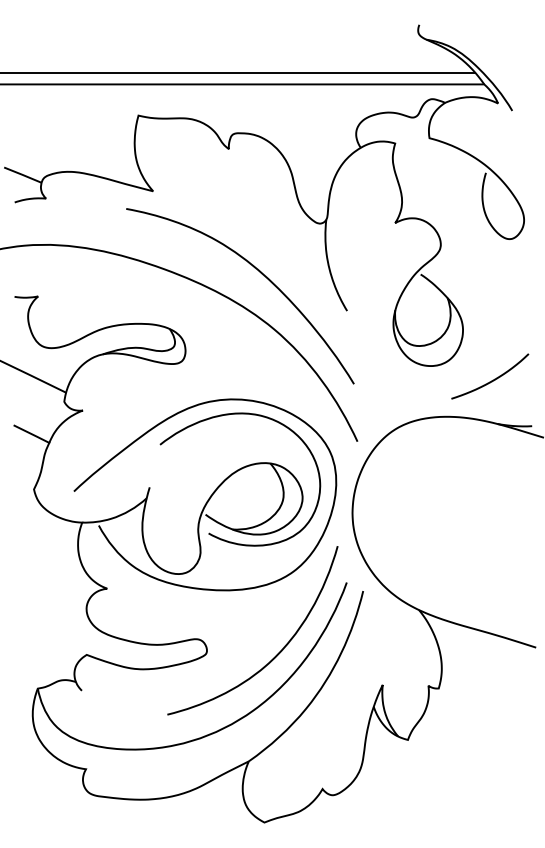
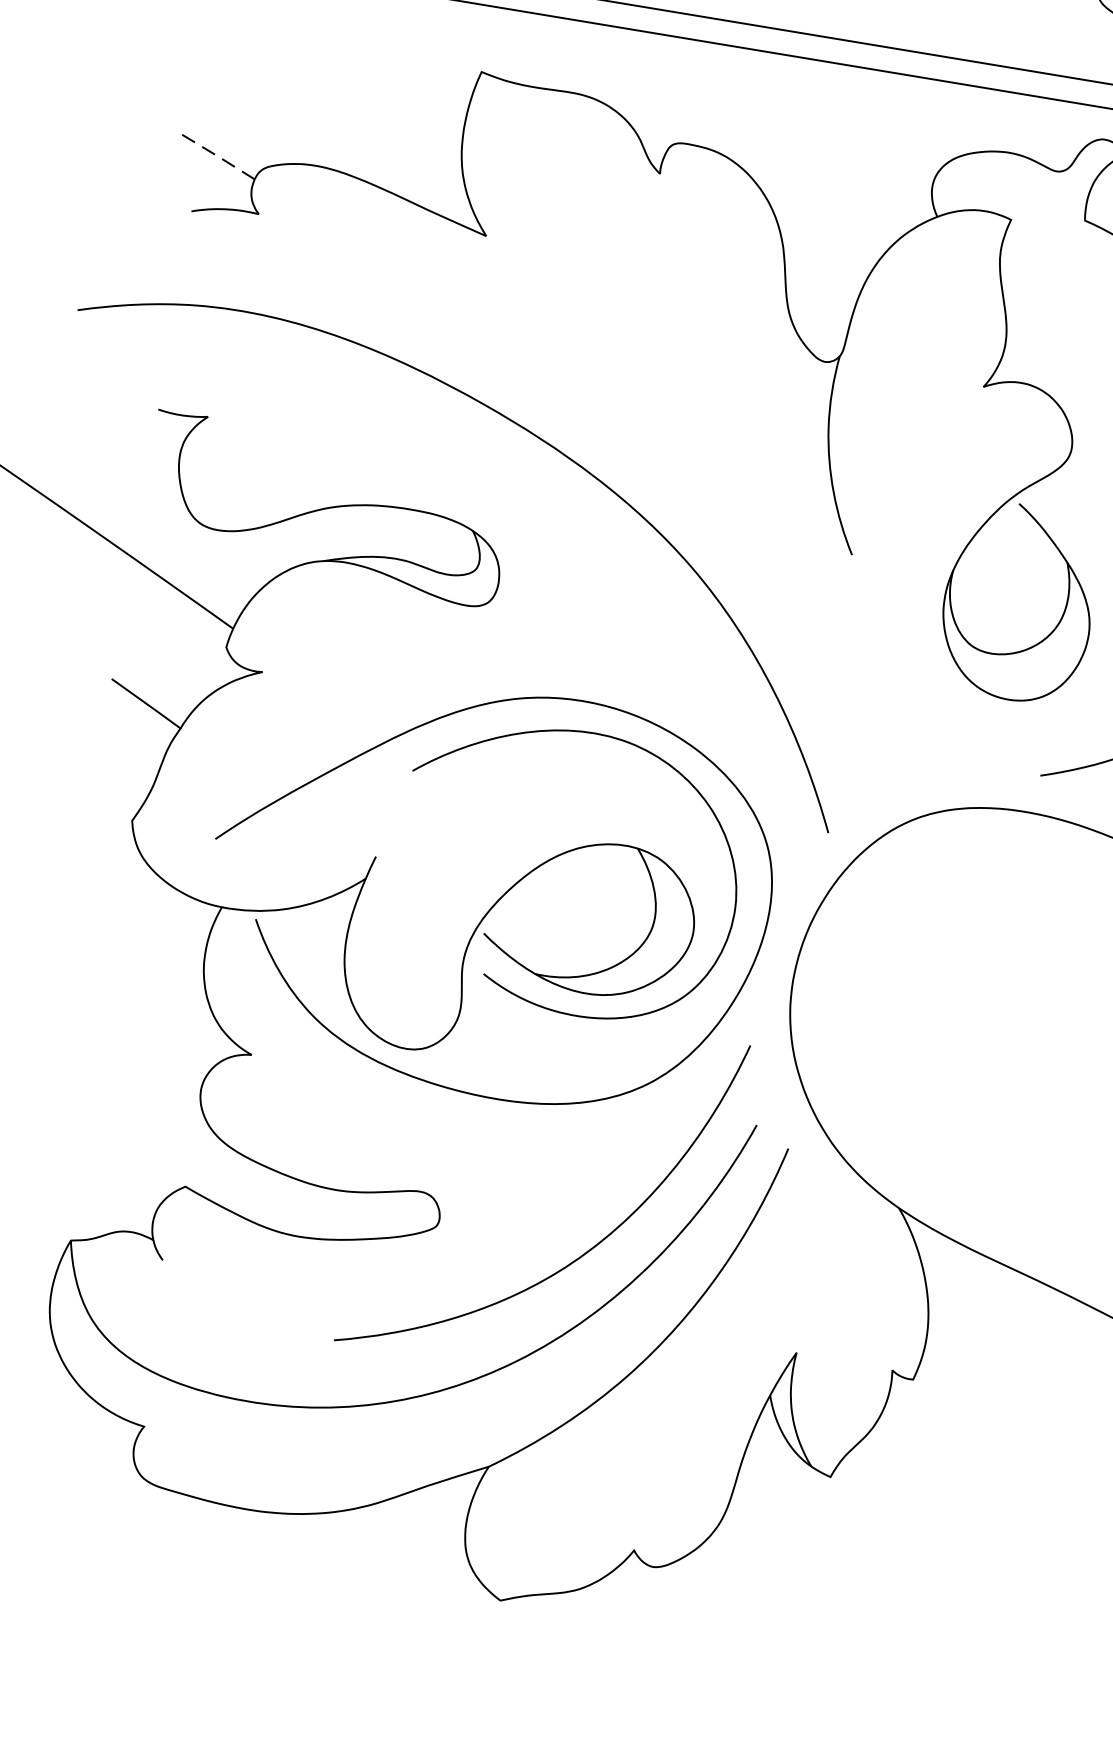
line: (22, 175) -> (217, 157), solid -> dashed
curve: (261, 274) -> (684, 448), removed

